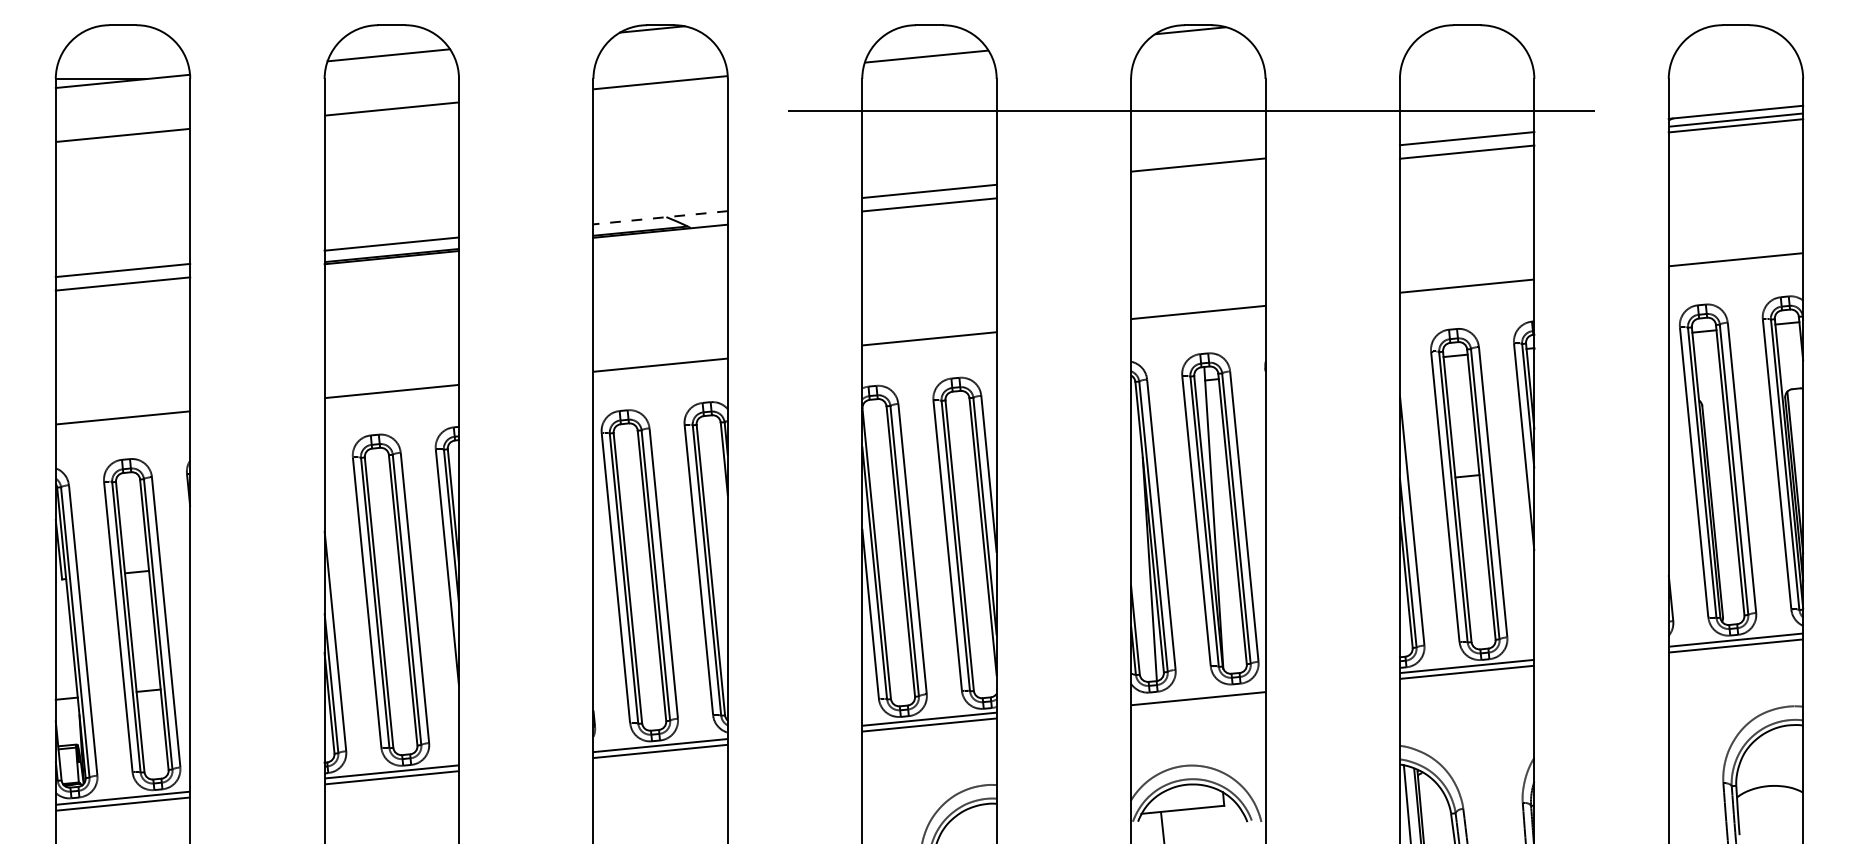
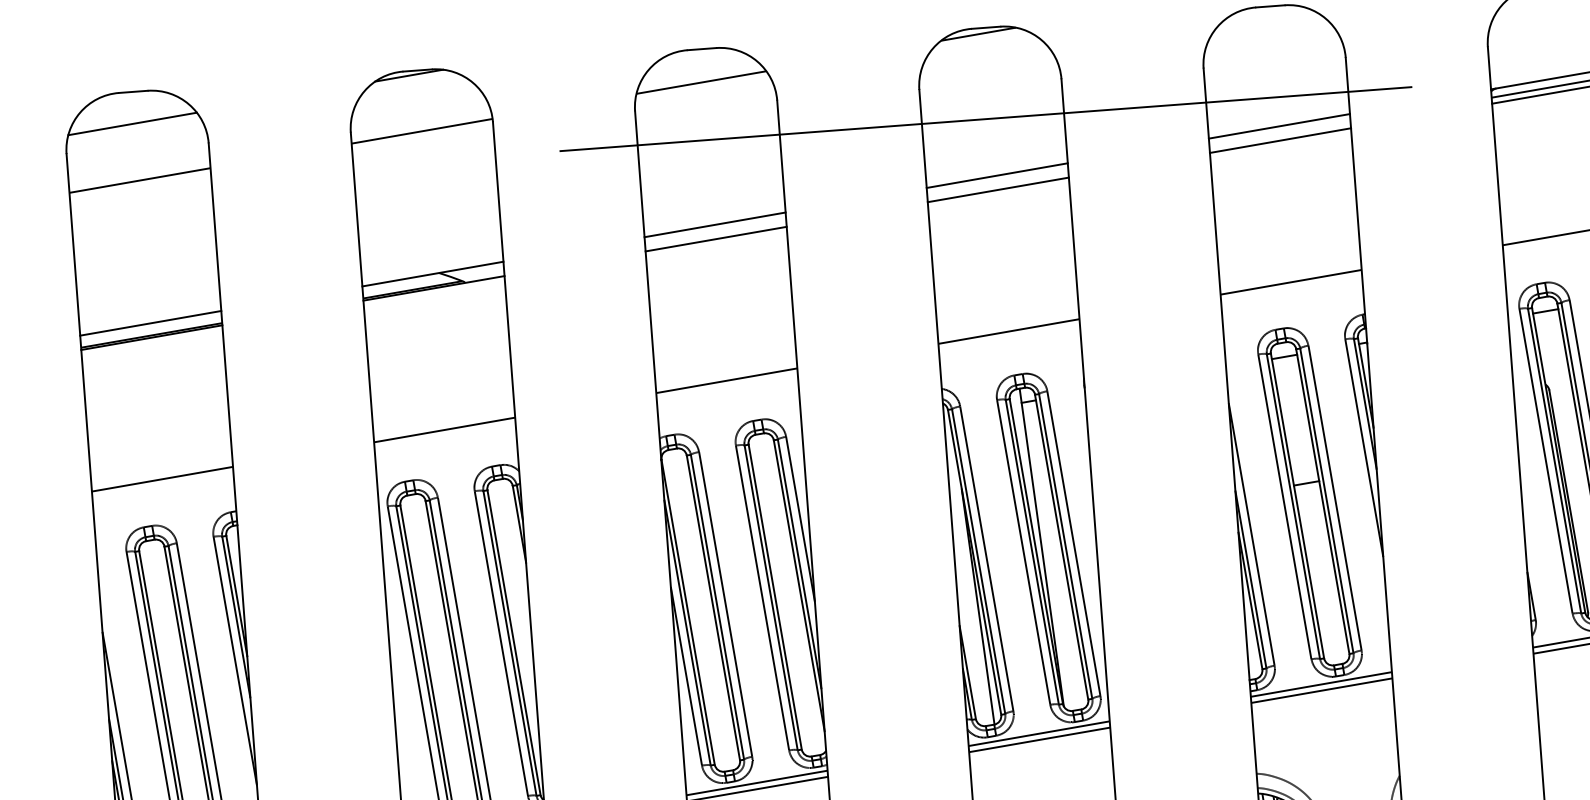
line: (1198, 178) -> (998, 189), added
line: (660, 217) -> (432, 273), dashed -> solid
line: (1198, 692) -> (1039, 733), added

